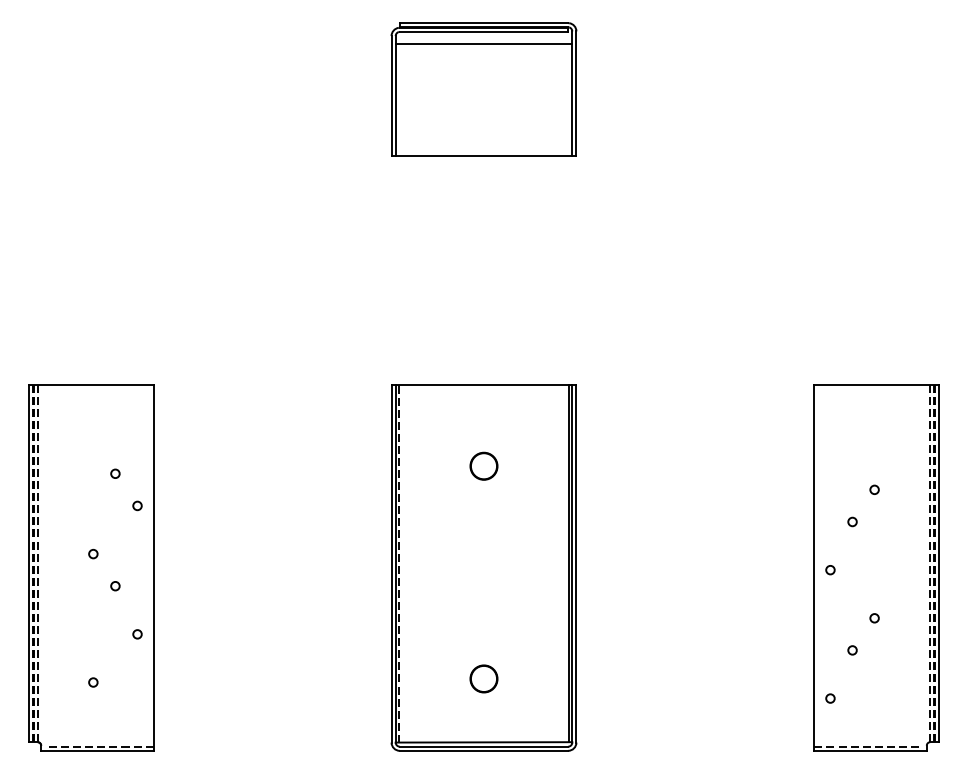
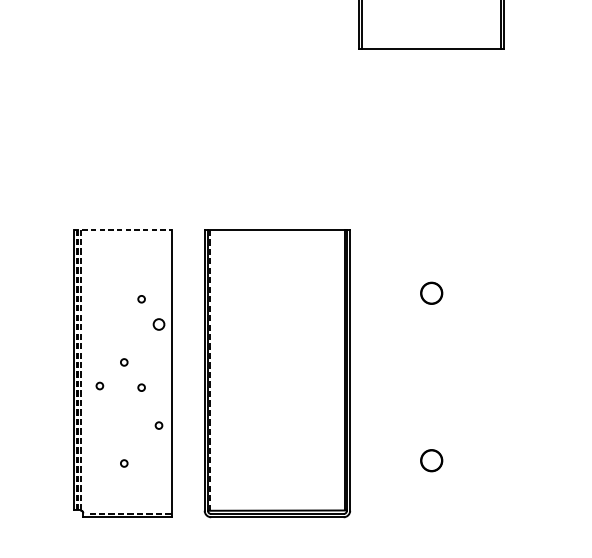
line: (91, 385) -> (122, 229), solid -> dashed
circle: (137, 505) -> (159, 324), size x1.6
part: (483, 567) -> (277, 372), moved
circle: (62, 583) -> (99, 385), added

